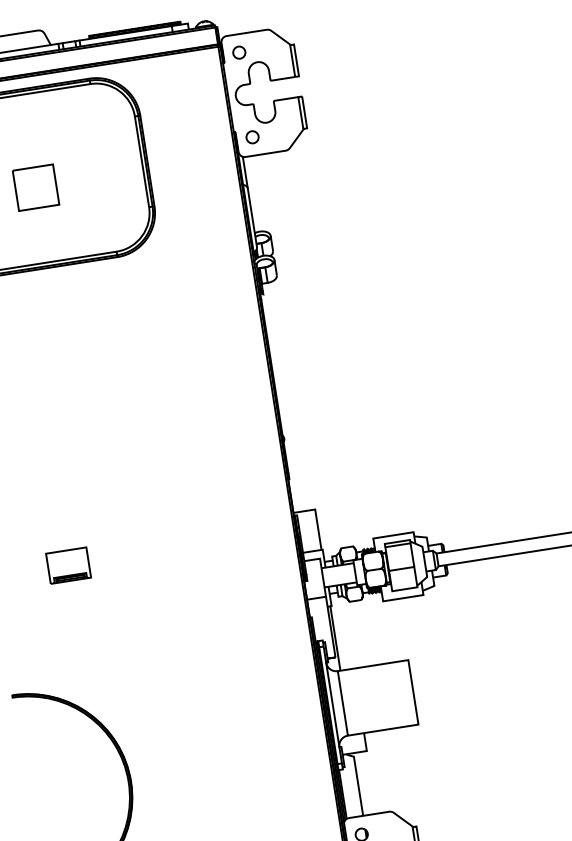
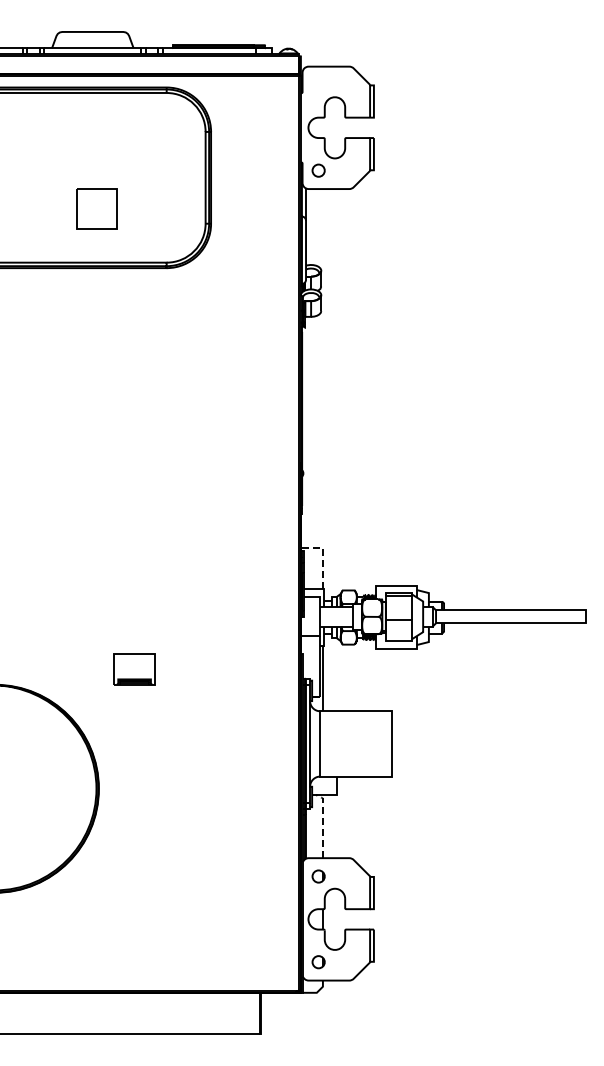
circle: (239, 52) -> (318, 84), removed
part: (35, 187) -> (96, 208), moved
line: (316, 517) -> (322, 556), solid -> dashed
part: (68, 565) -> (134, 669), moved
line: (357, 780) -> (322, 822), solid -> dashed

